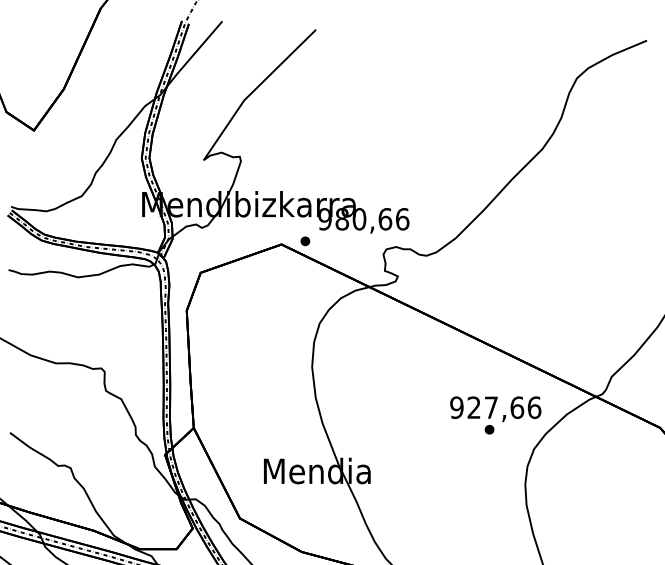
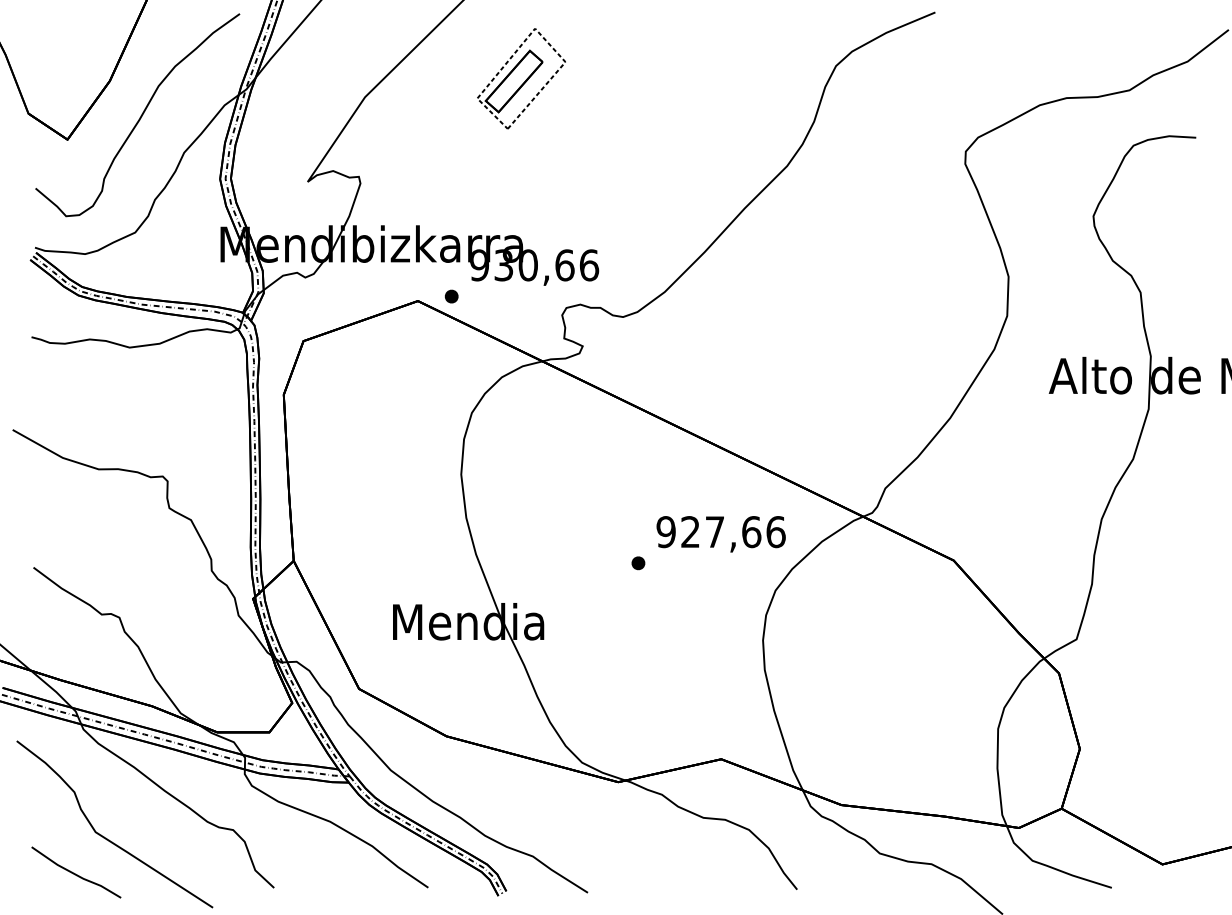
part: (354, 87) -> (521, 78), added
curve: (84, 114) -> (139, 117), added
text: (341, 219) -> (503, 265), 980,66 -> 930,66
part: (489, 429) -> (638, 563), moved

